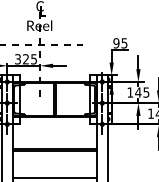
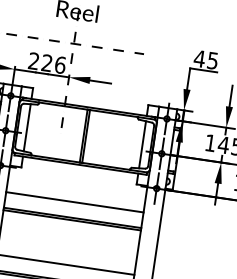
text: (116, 43) -> (199, 59), 95 -> 45
text: (26, 59) -> (47, 63), 325 -> 226
line: (54, 139) -> (74, 201), added

